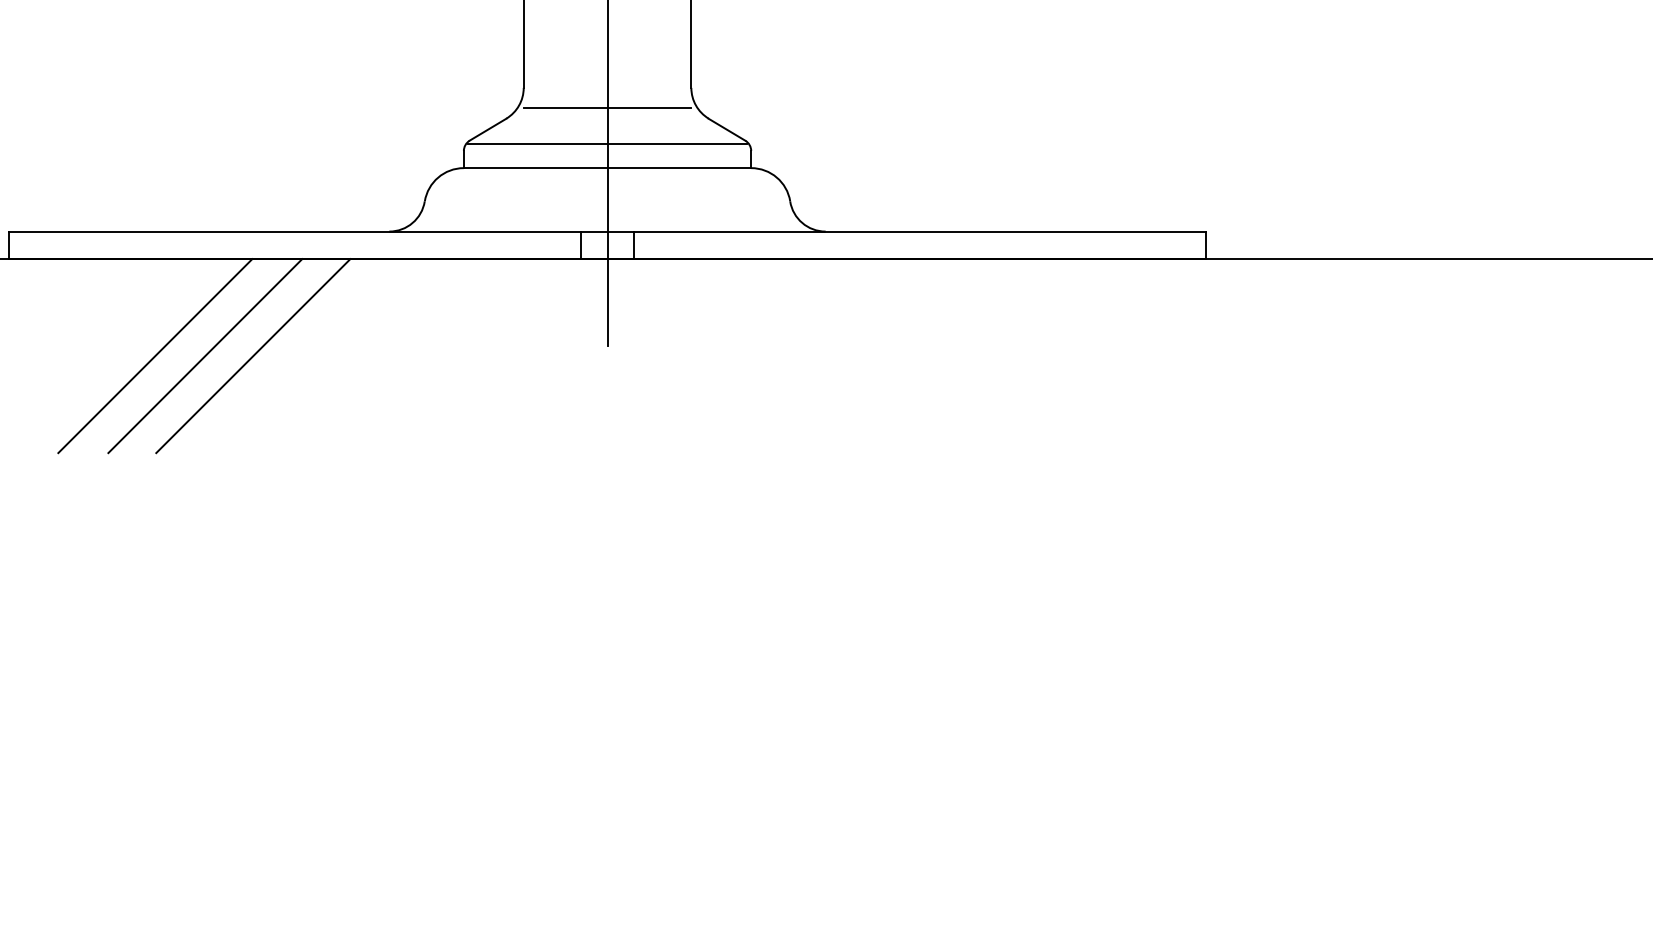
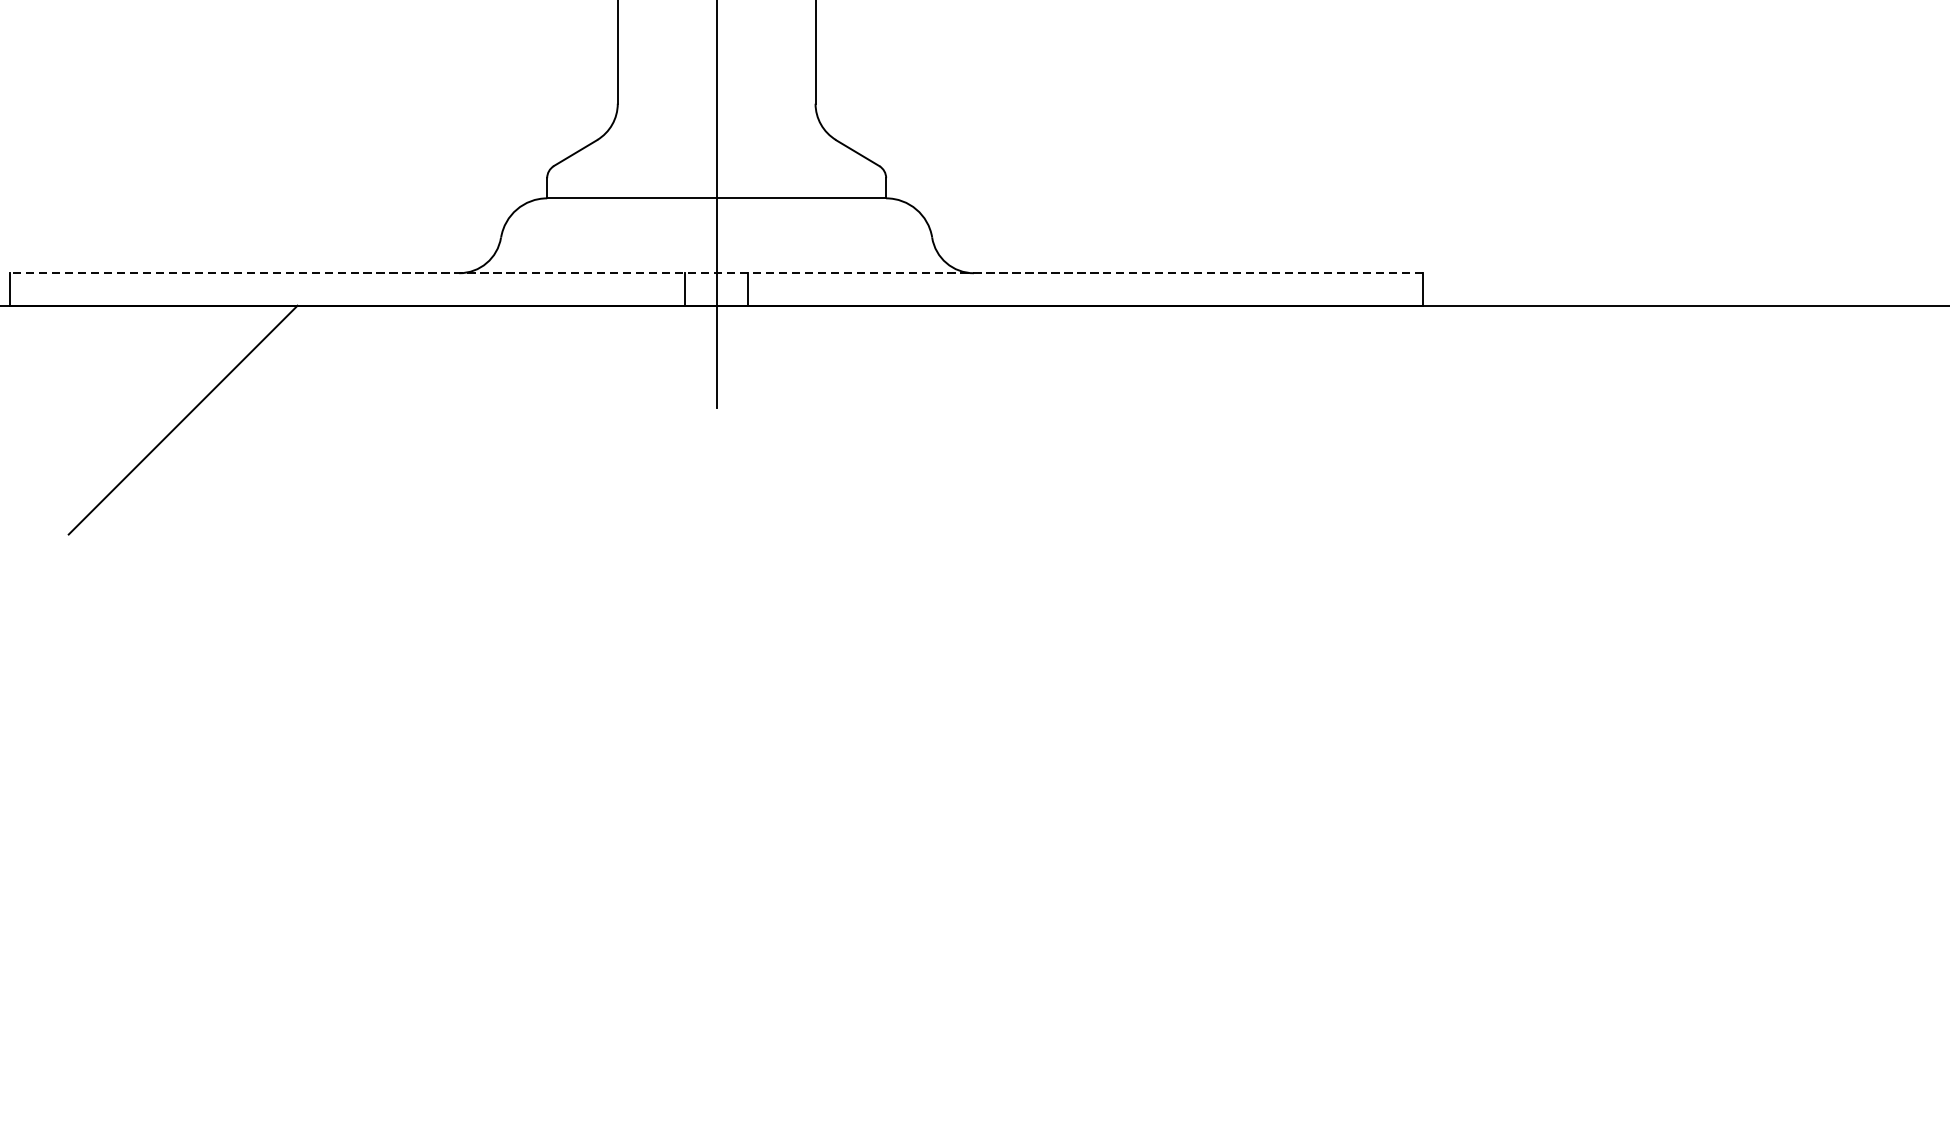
line: (607, 108) -> (716, 128), removed
line: (607, 144) -> (716, 170), removed
line: (607, 231) -> (716, 273), solid -> dashed
line: (205, 356) -> (242, 420), removed
line: (253, 356) -> (298, 420), removed

